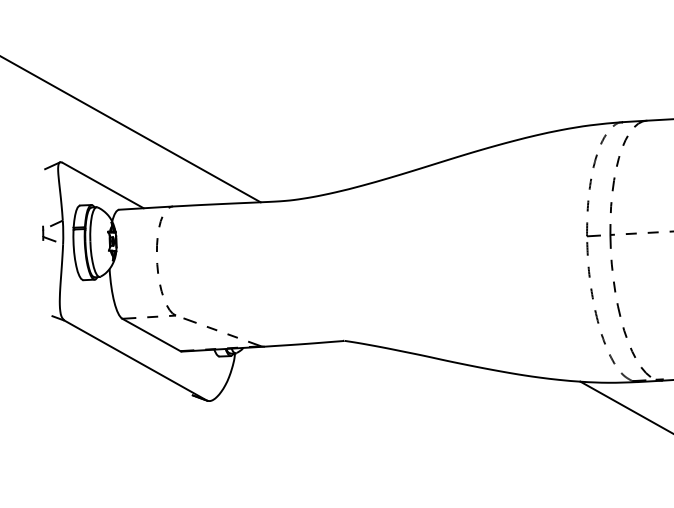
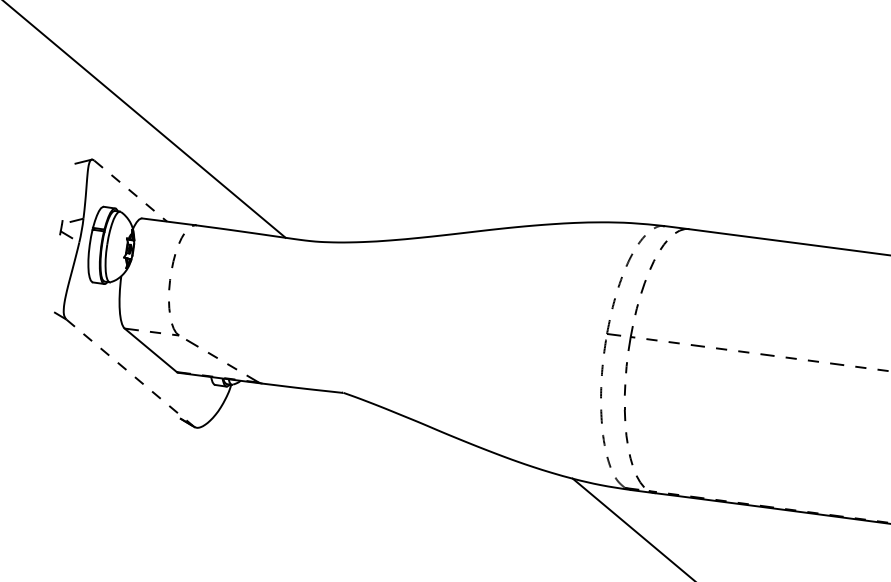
line: (104, 185) -> (131, 191), solid -> dashed
line: (136, 360) -> (130, 373), solid -> dashed

